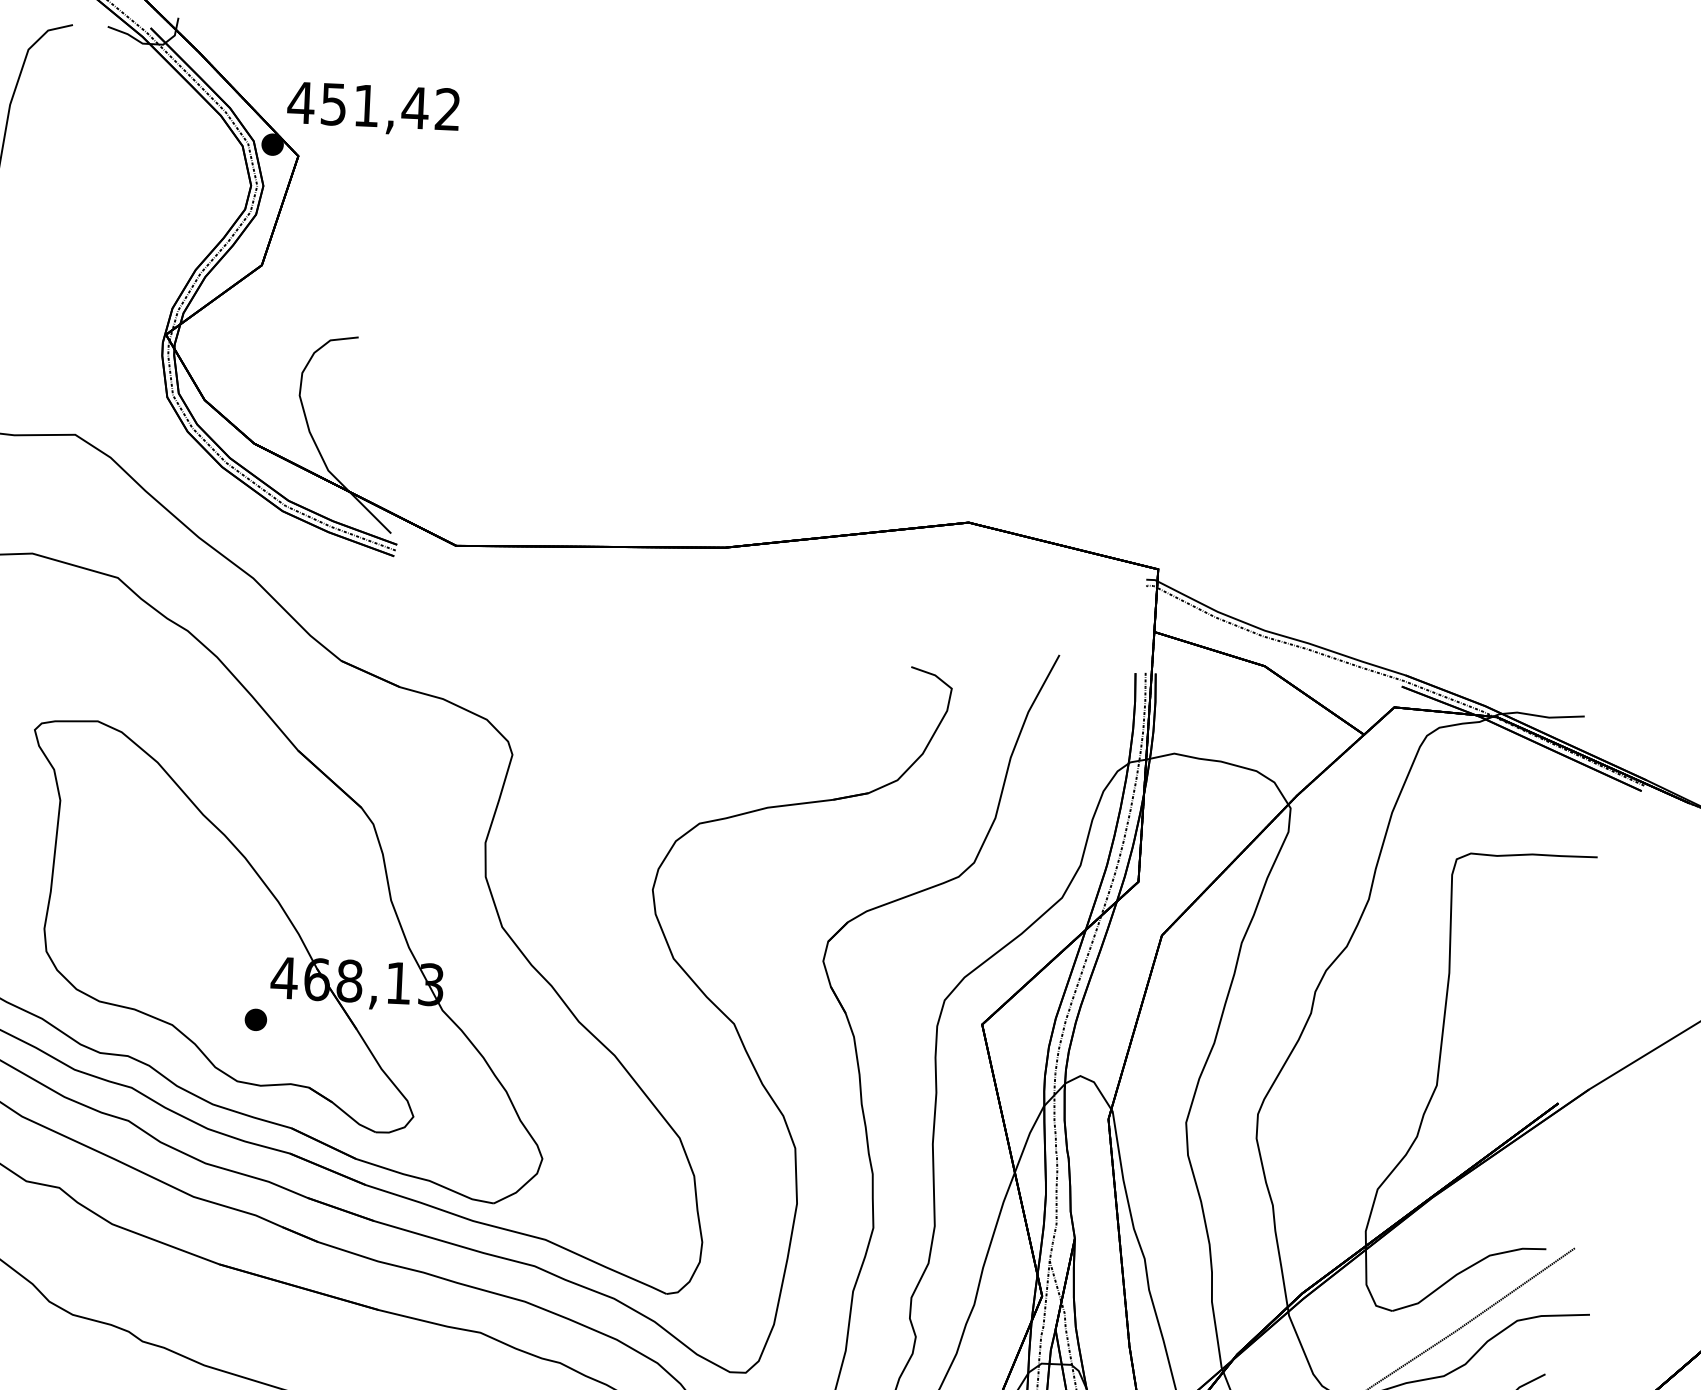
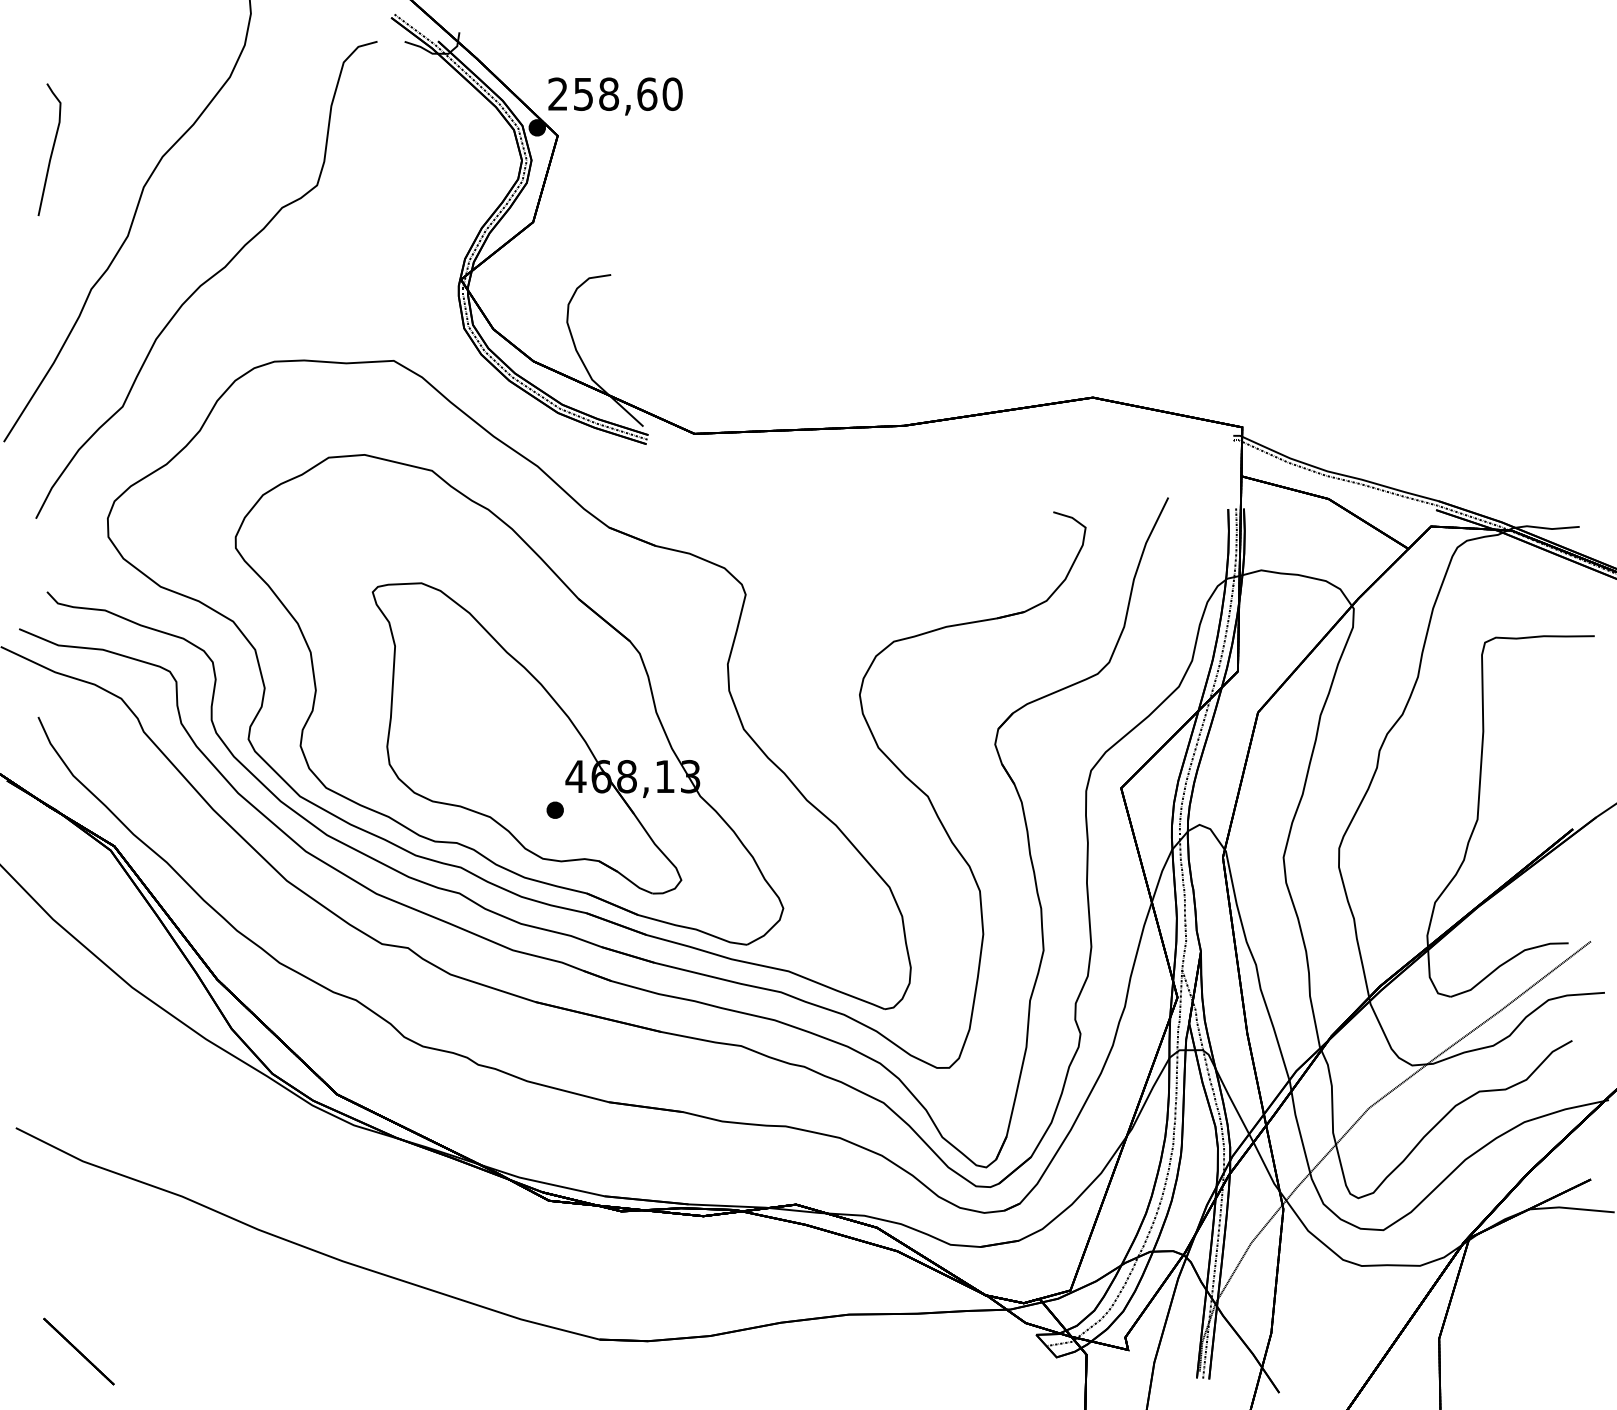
text: (373, 105) -> (614, 93), 451,42 -> 258,60

